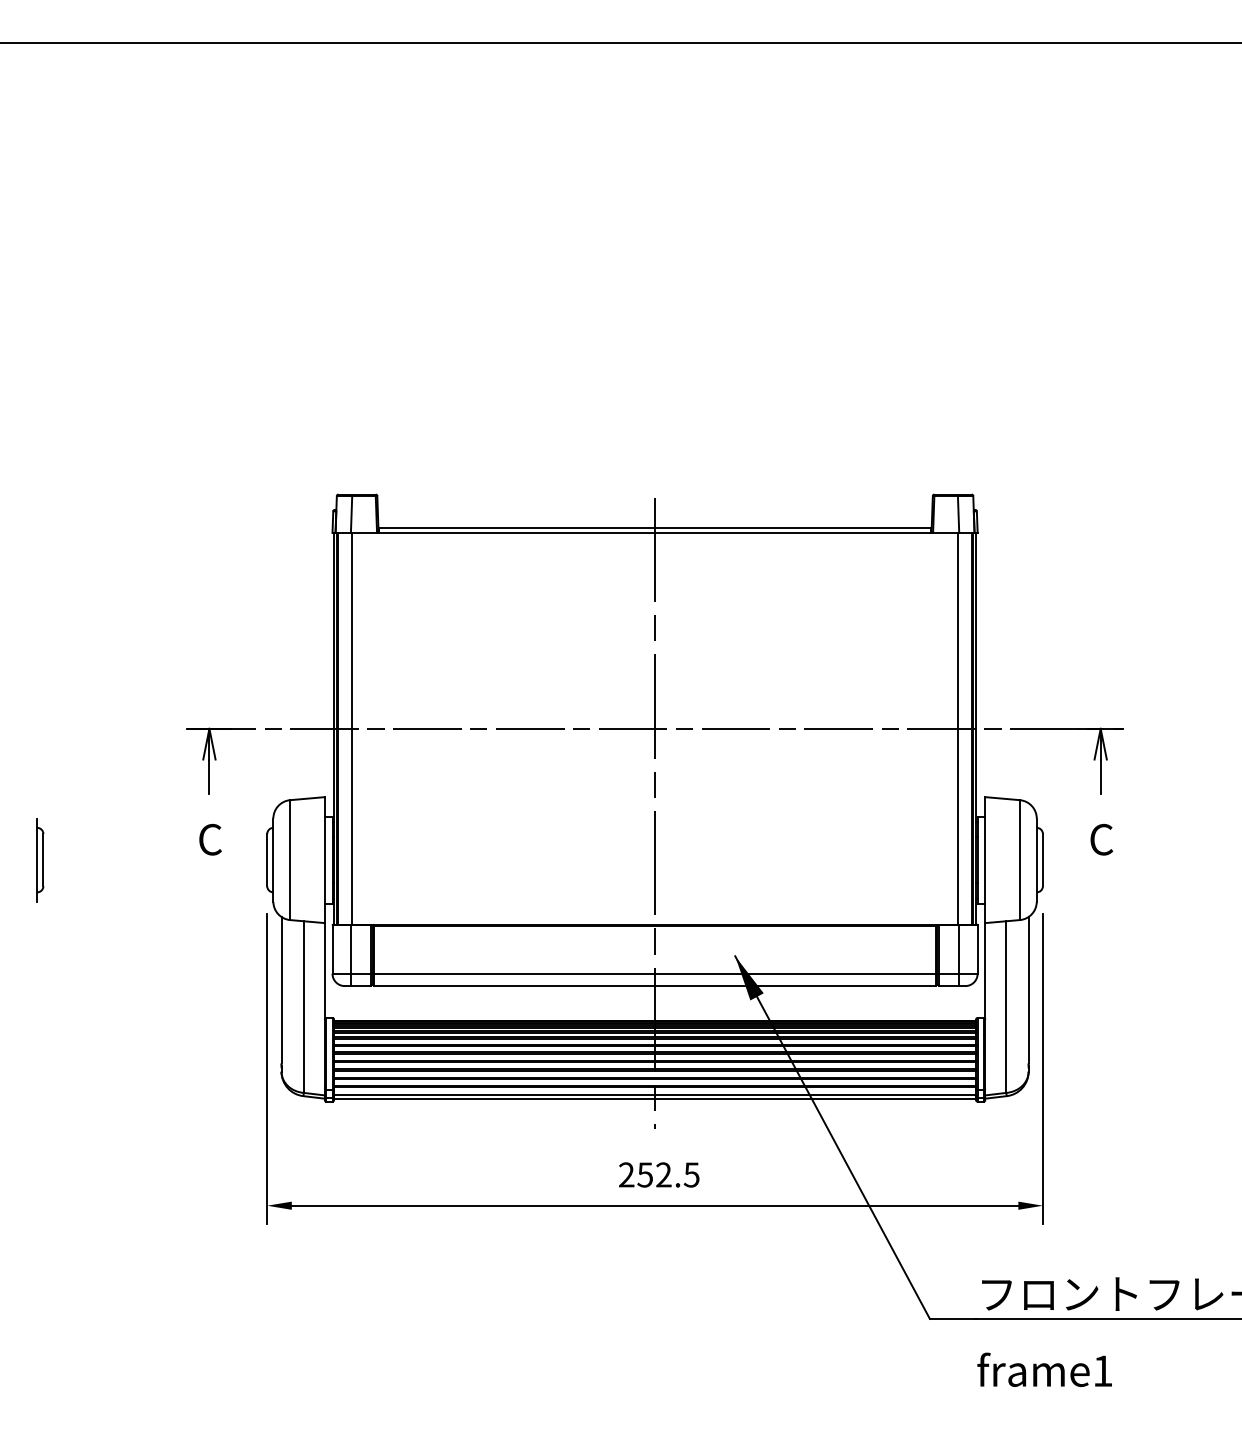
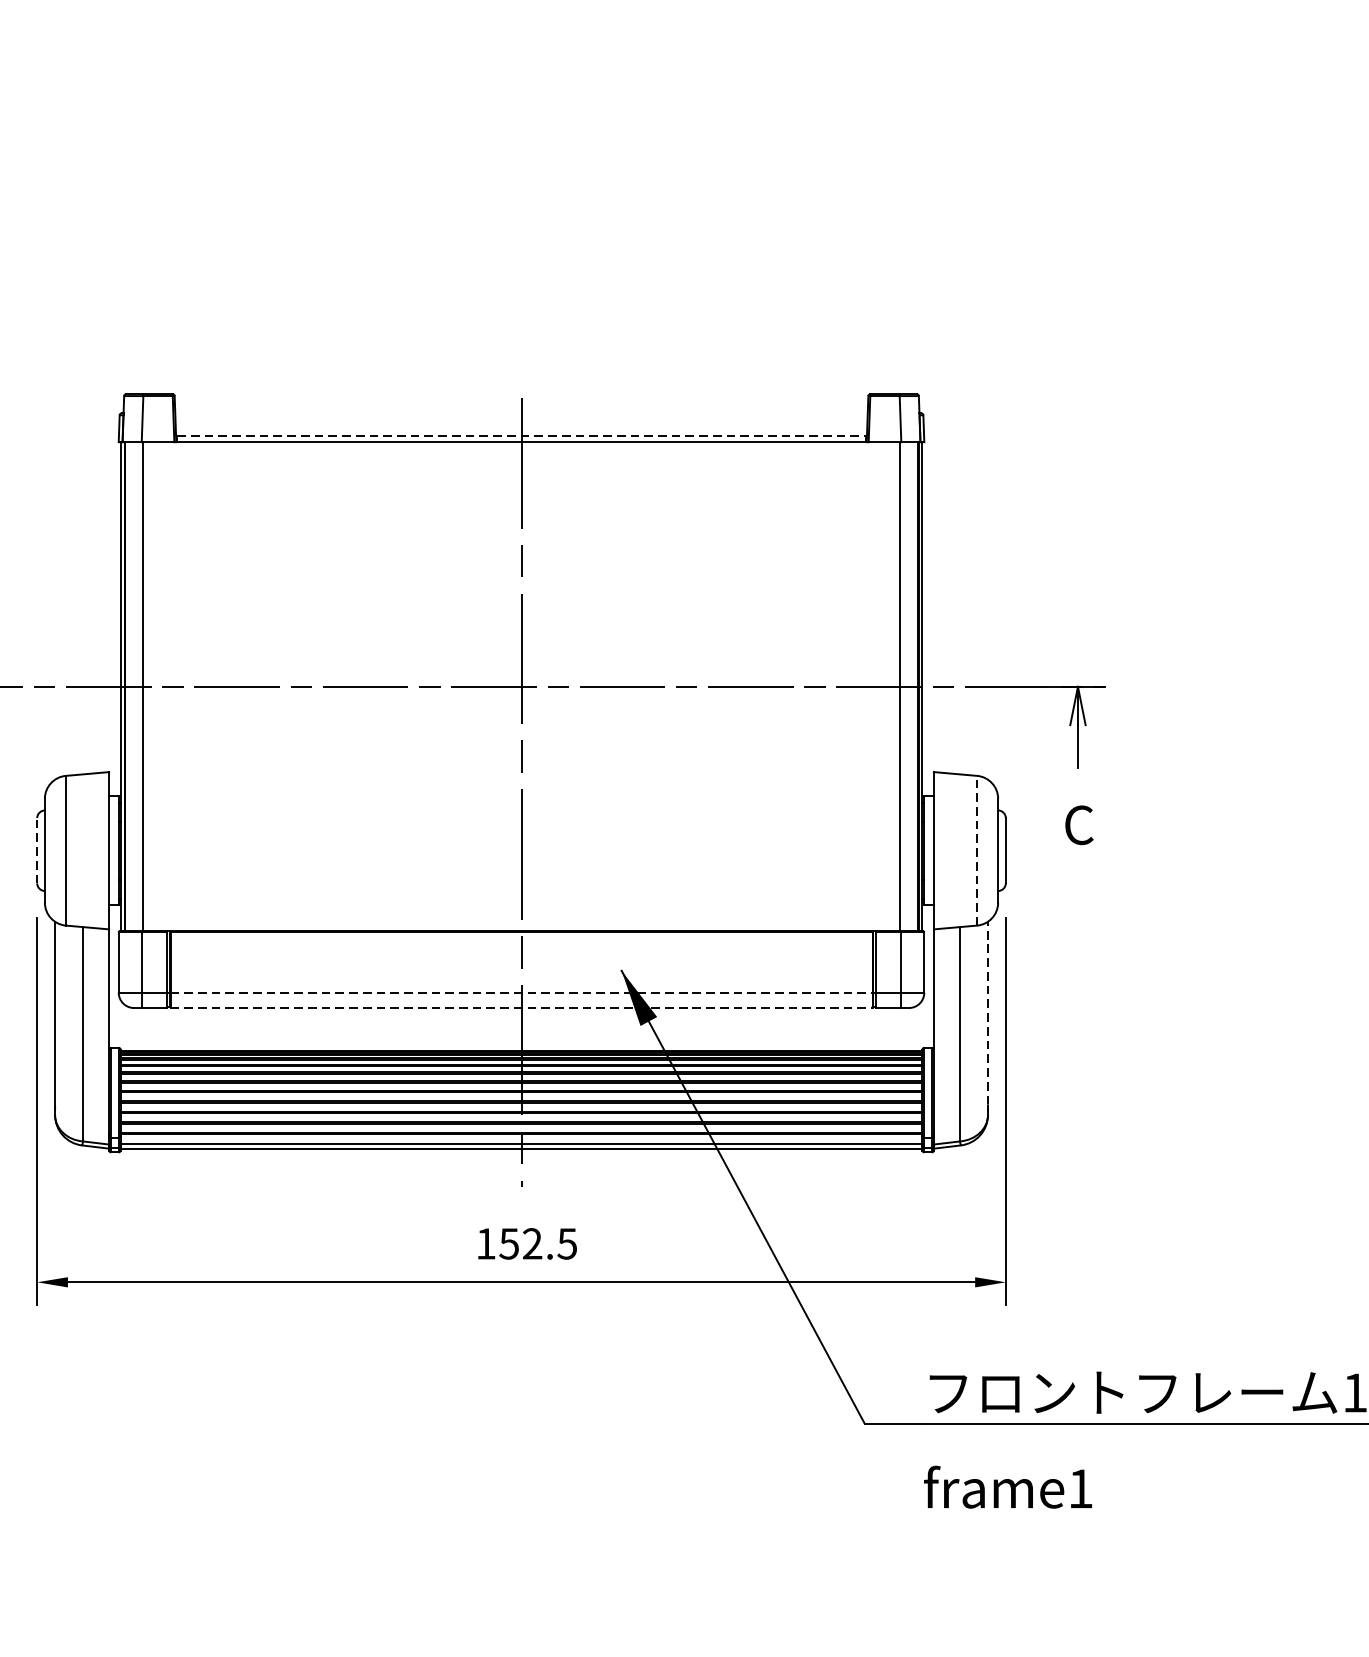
line: (655, 528) -> (522, 436), solid -> dashed
line: (267, 859) -> (37, 849), solid -> dashed
line: (1019, 860) -> (976, 851), solid -> dashed
line: (655, 973) -> (522, 992), solid -> dashed
line: (655, 986) -> (522, 1008), solid -> dashed
line: (1028, 989) -> (987, 1012), solid -> dashed
text: (626, 1174) -> (485, 1243), 252.5 -> 152.5

